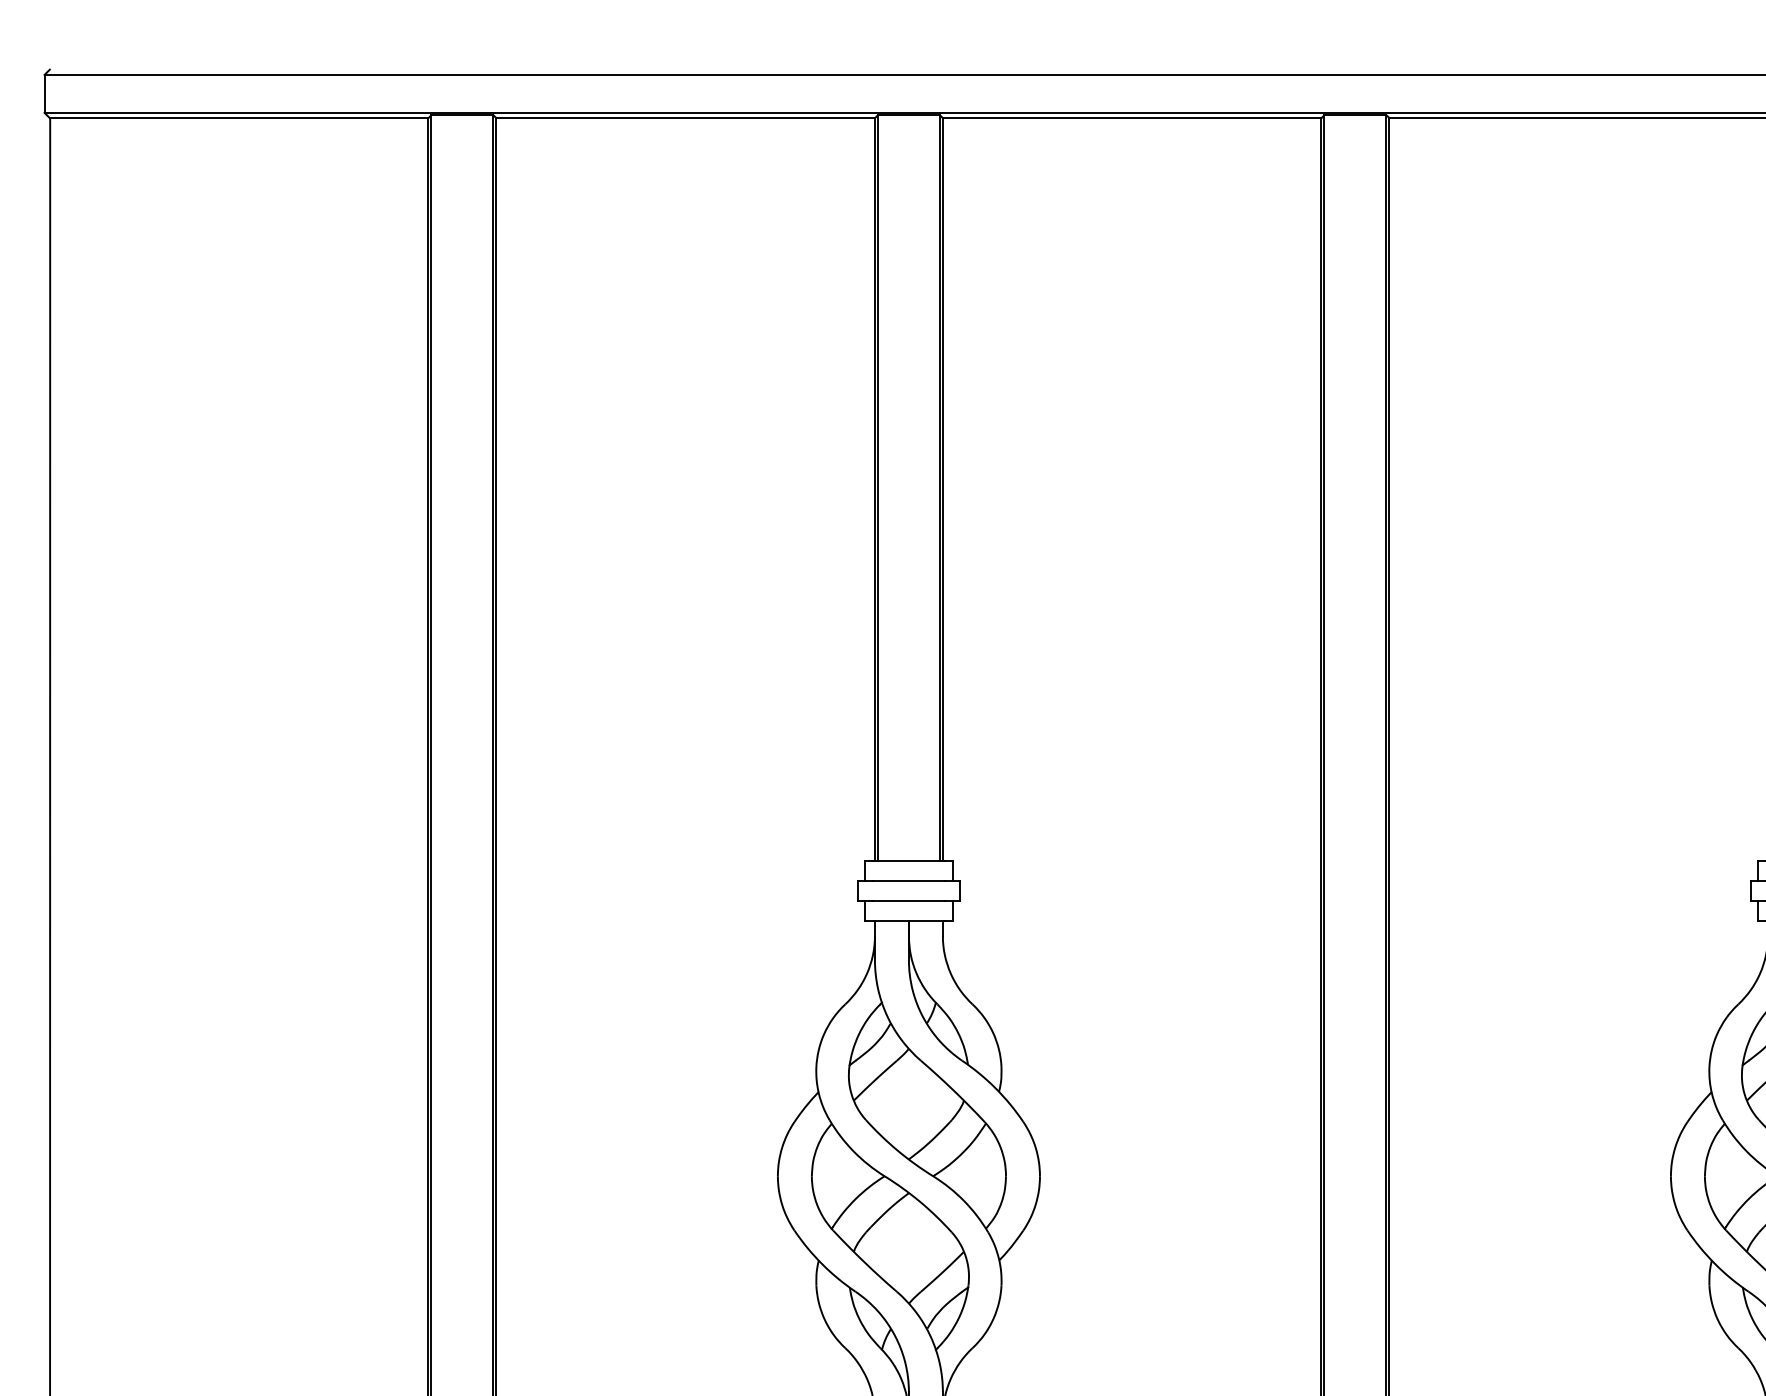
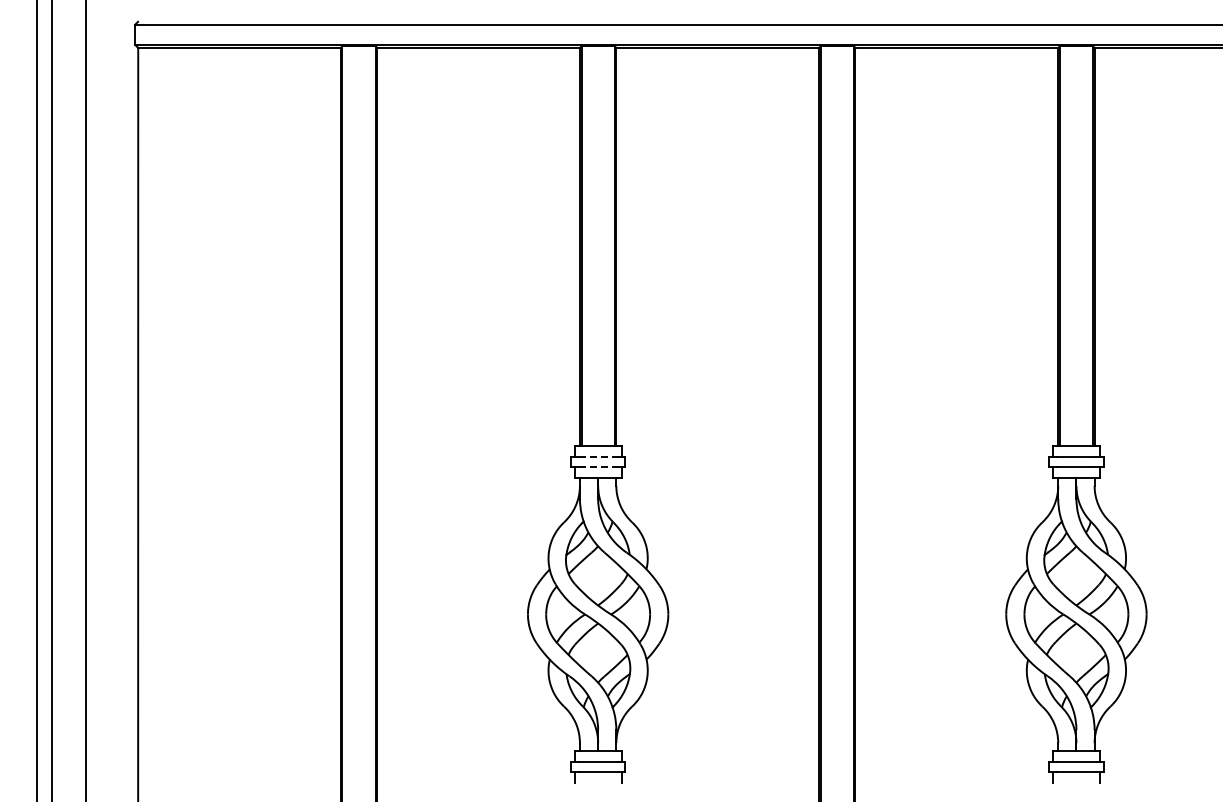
line: (909, 881) -> (598, 456), solid -> dashed
line: (909, 899) -> (598, 466), solid -> dashed

